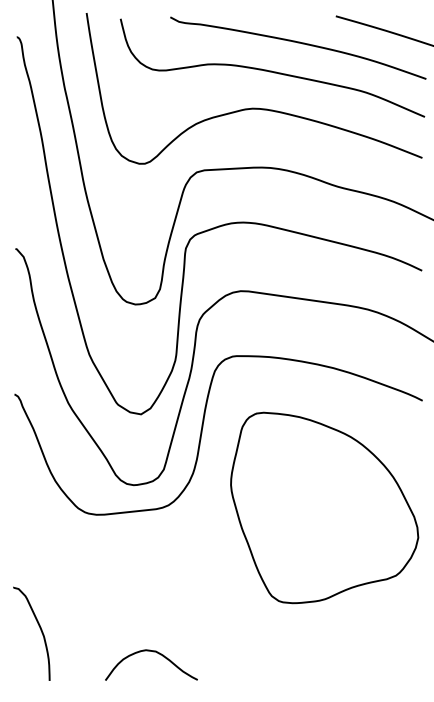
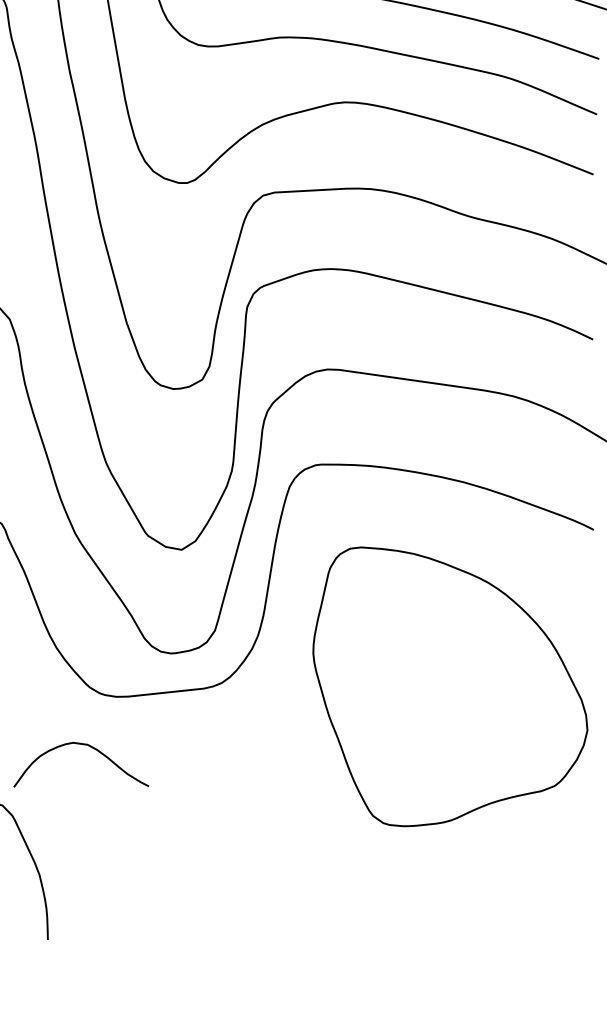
curve: (153, 652) -> (84, 746), moved

